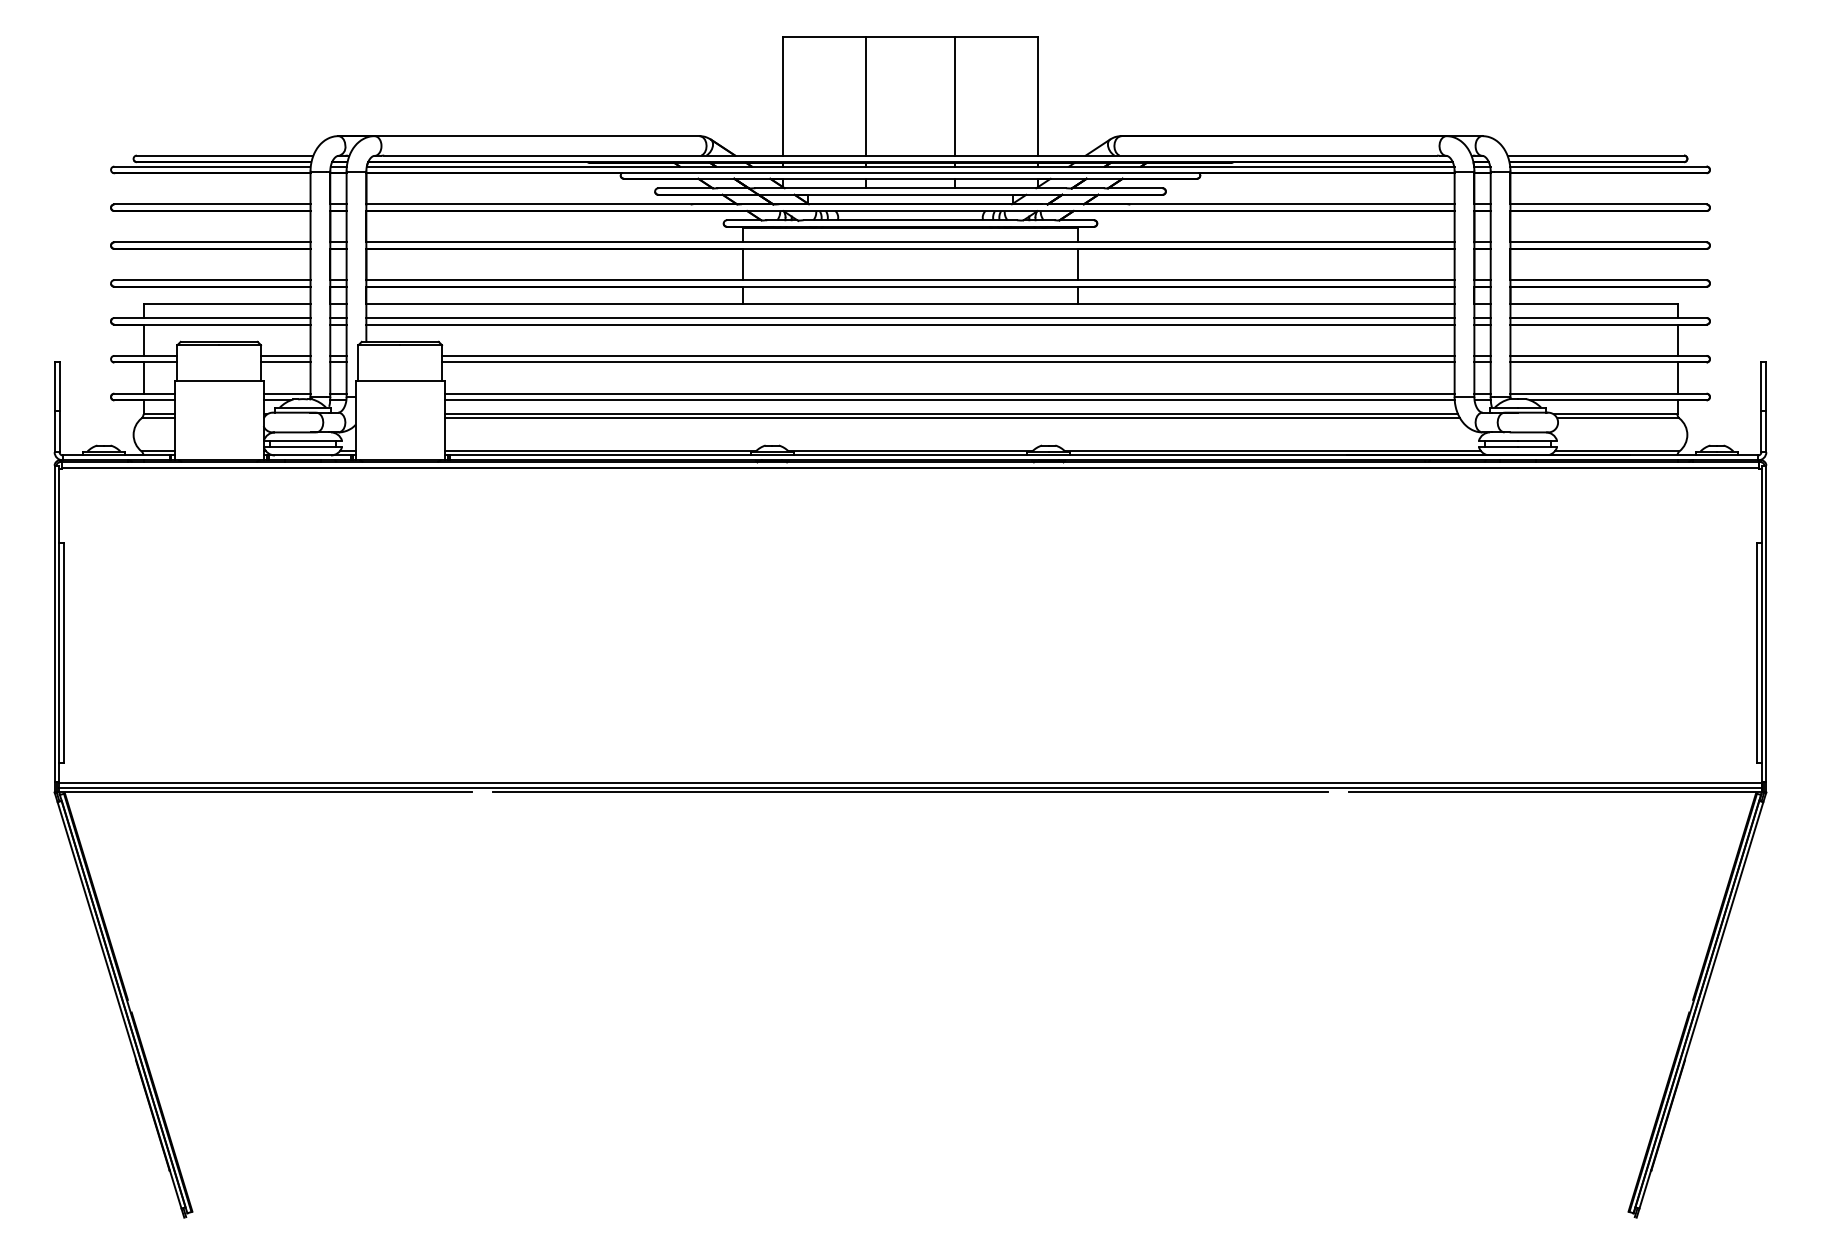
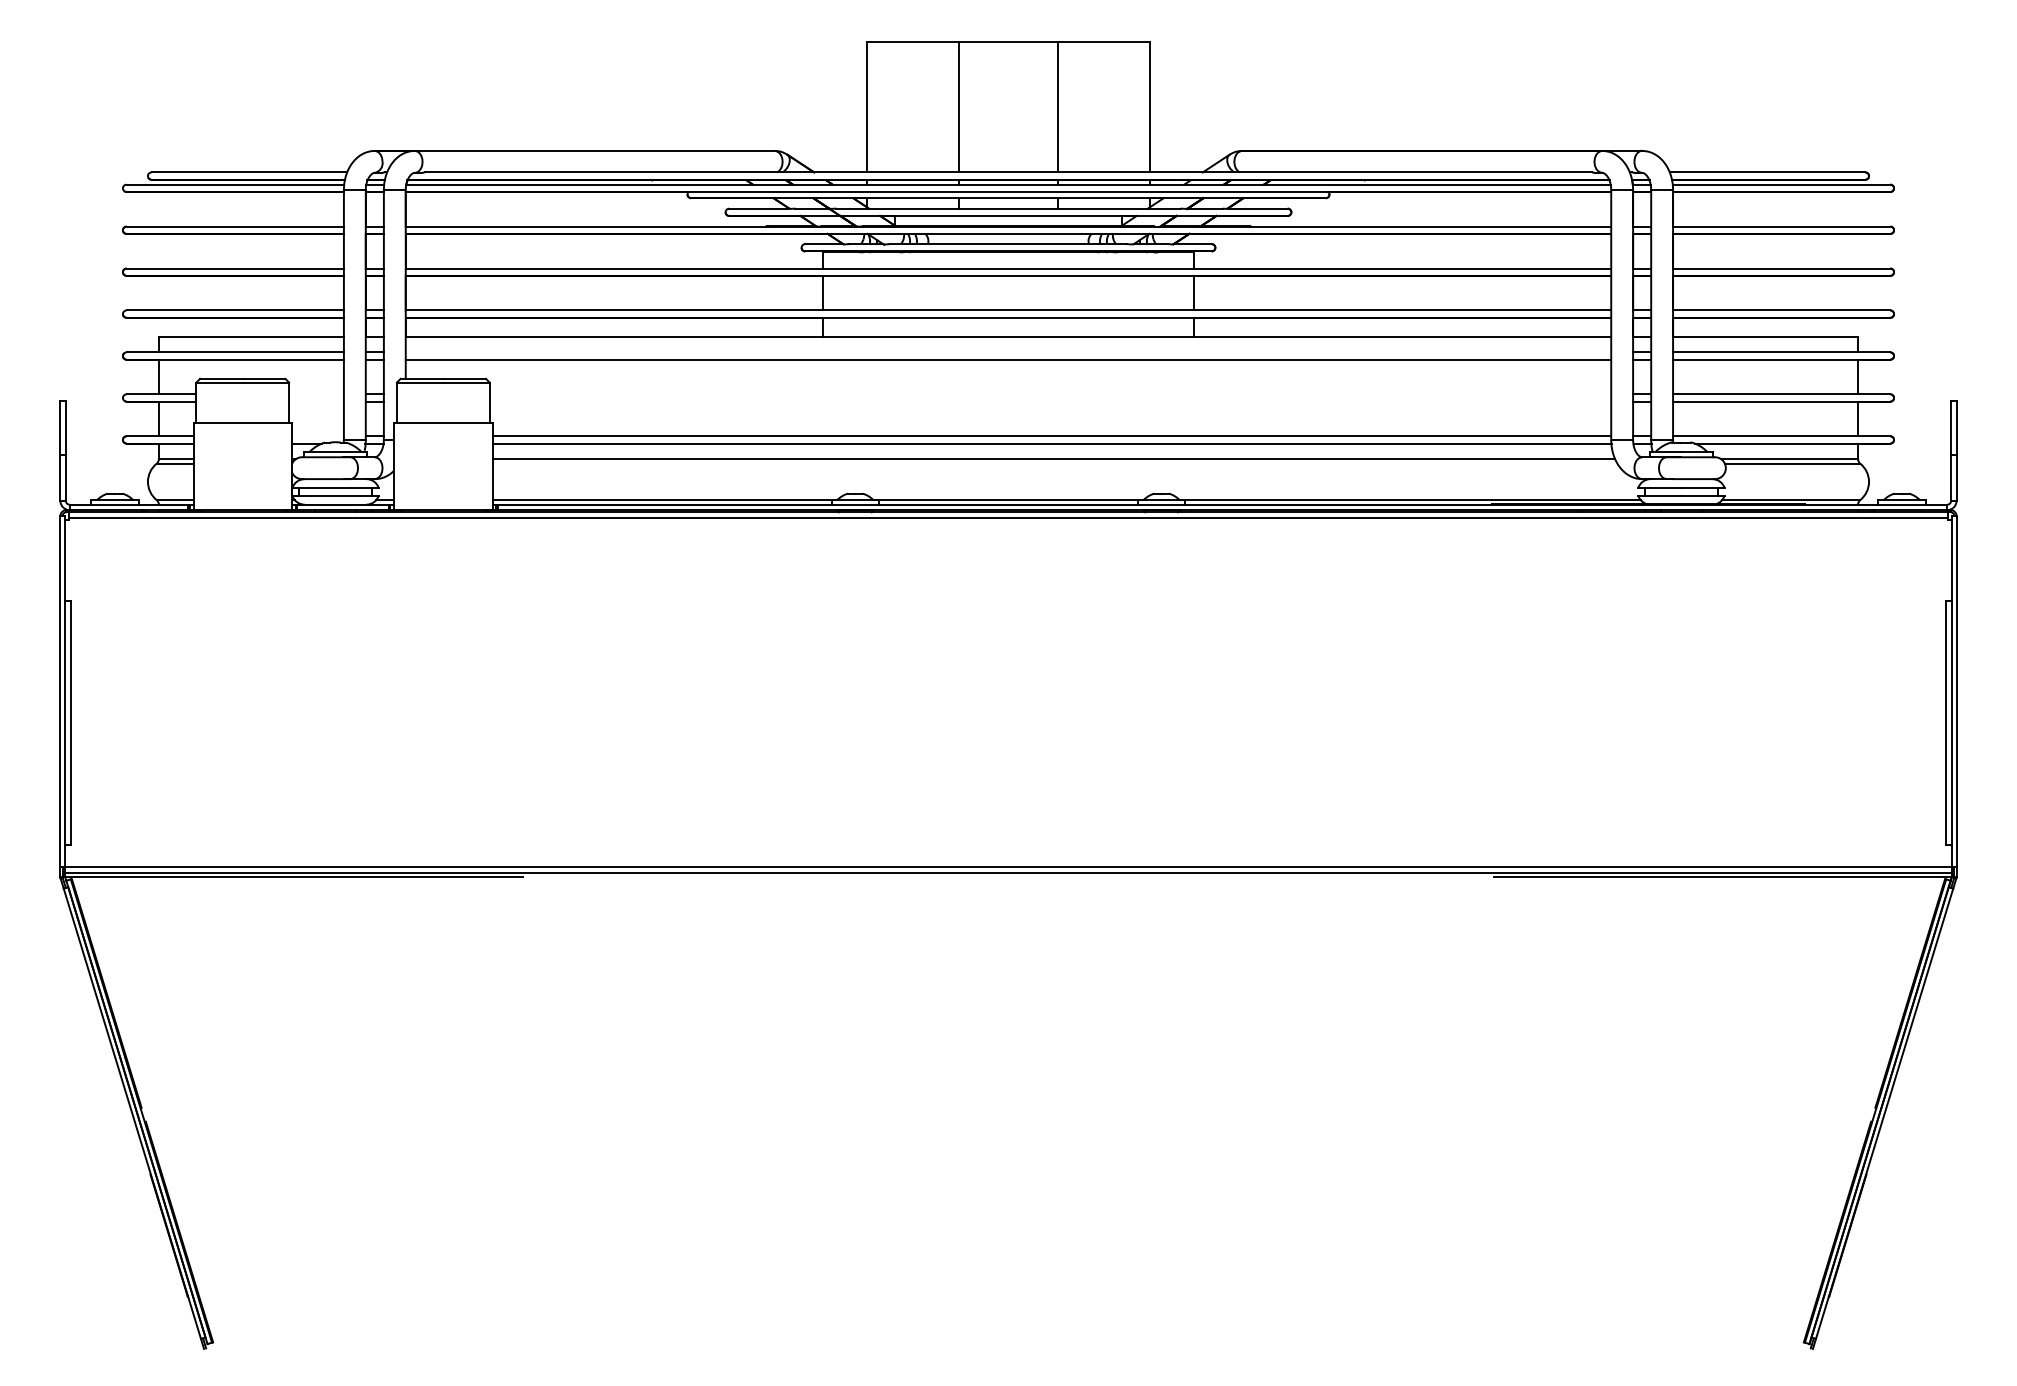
line: (910, 318) -> (1008, 352), removed
line: (285, 355) -> (316, 393), removed
line: (948, 355) -> (1050, 393), removed
line: (285, 362) -> (316, 401), removed
line: (948, 362) -> (1050, 401), removed
line: (286, 393) -> (317, 436), removed
line: (952, 418) -> (1055, 463), removed
line: (910, 791) -> (1008, 876), removed

